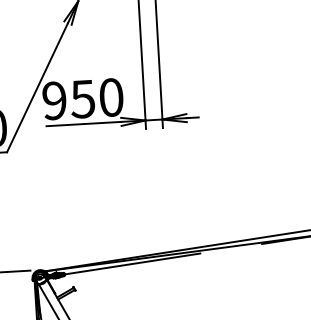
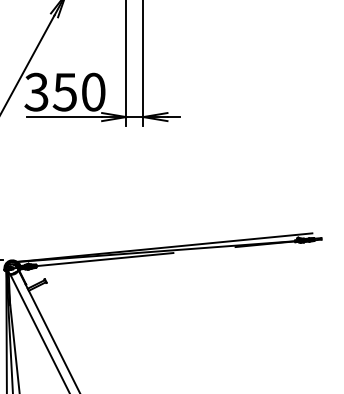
text: (54, 101) -> (36, 92), 950 -> 350

